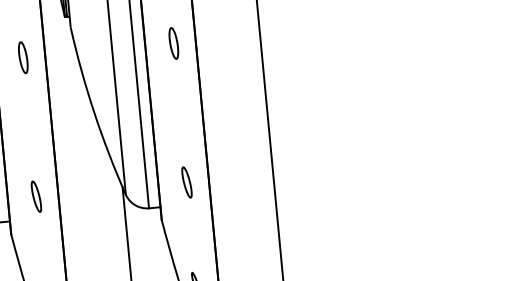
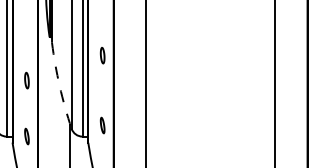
part: (22, 57) -> (26, 80), moved
arc: (93, 112) -> (59, 86), solid -> dashed
part: (35, 196) -> (26, 136), moved

